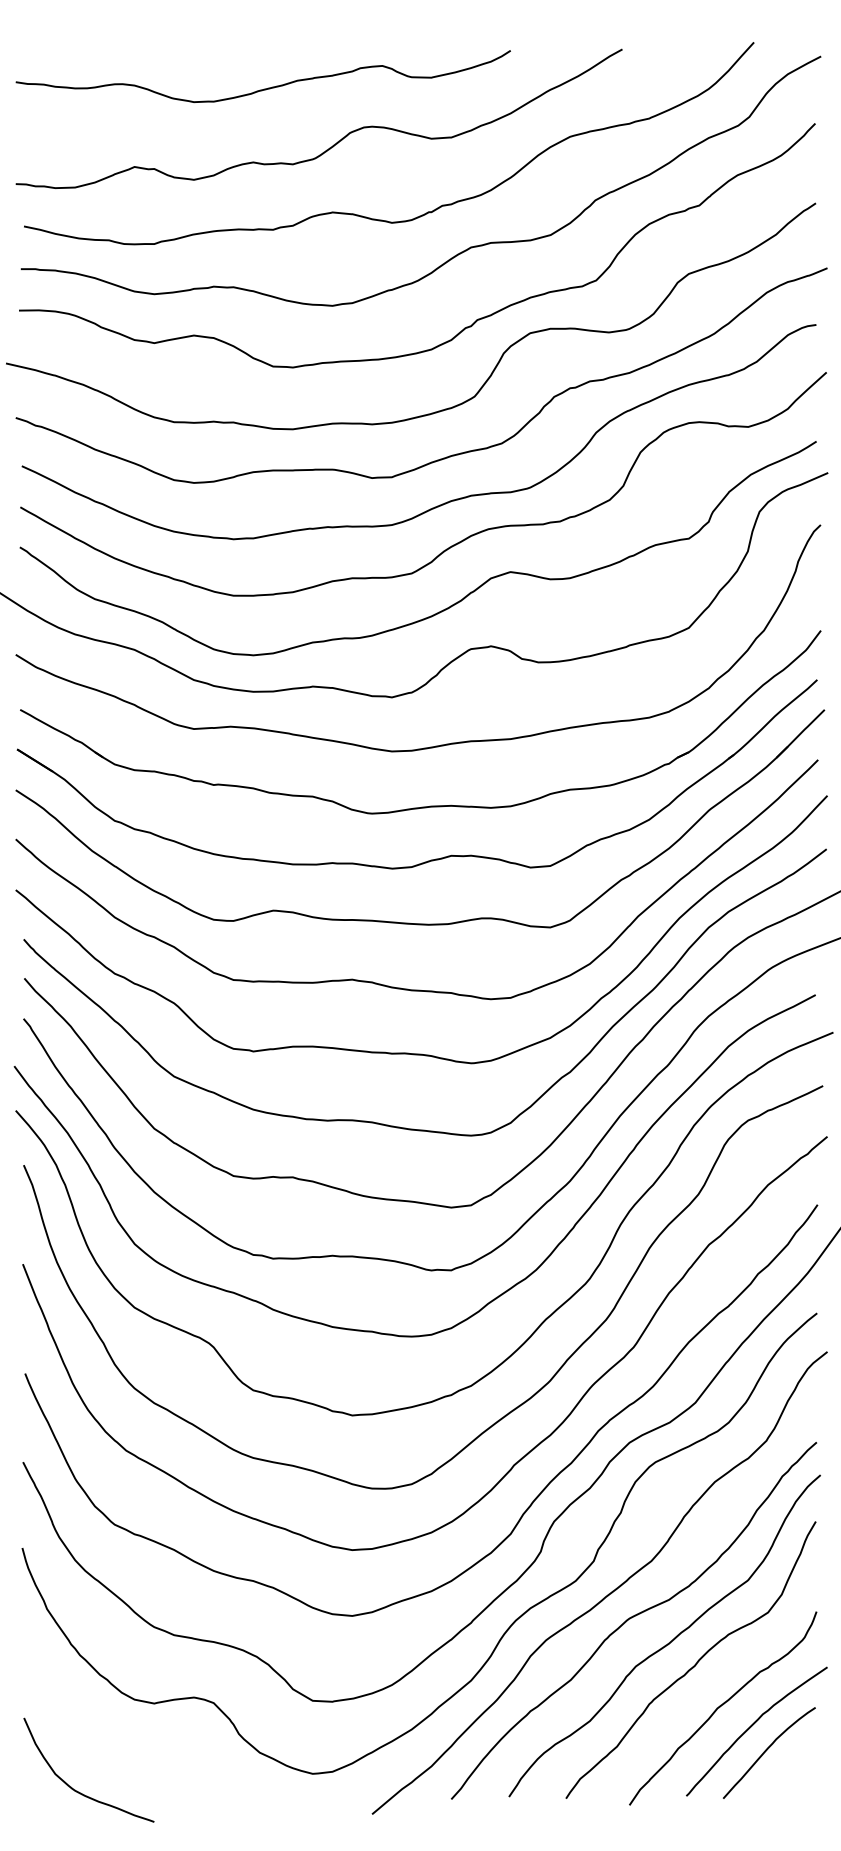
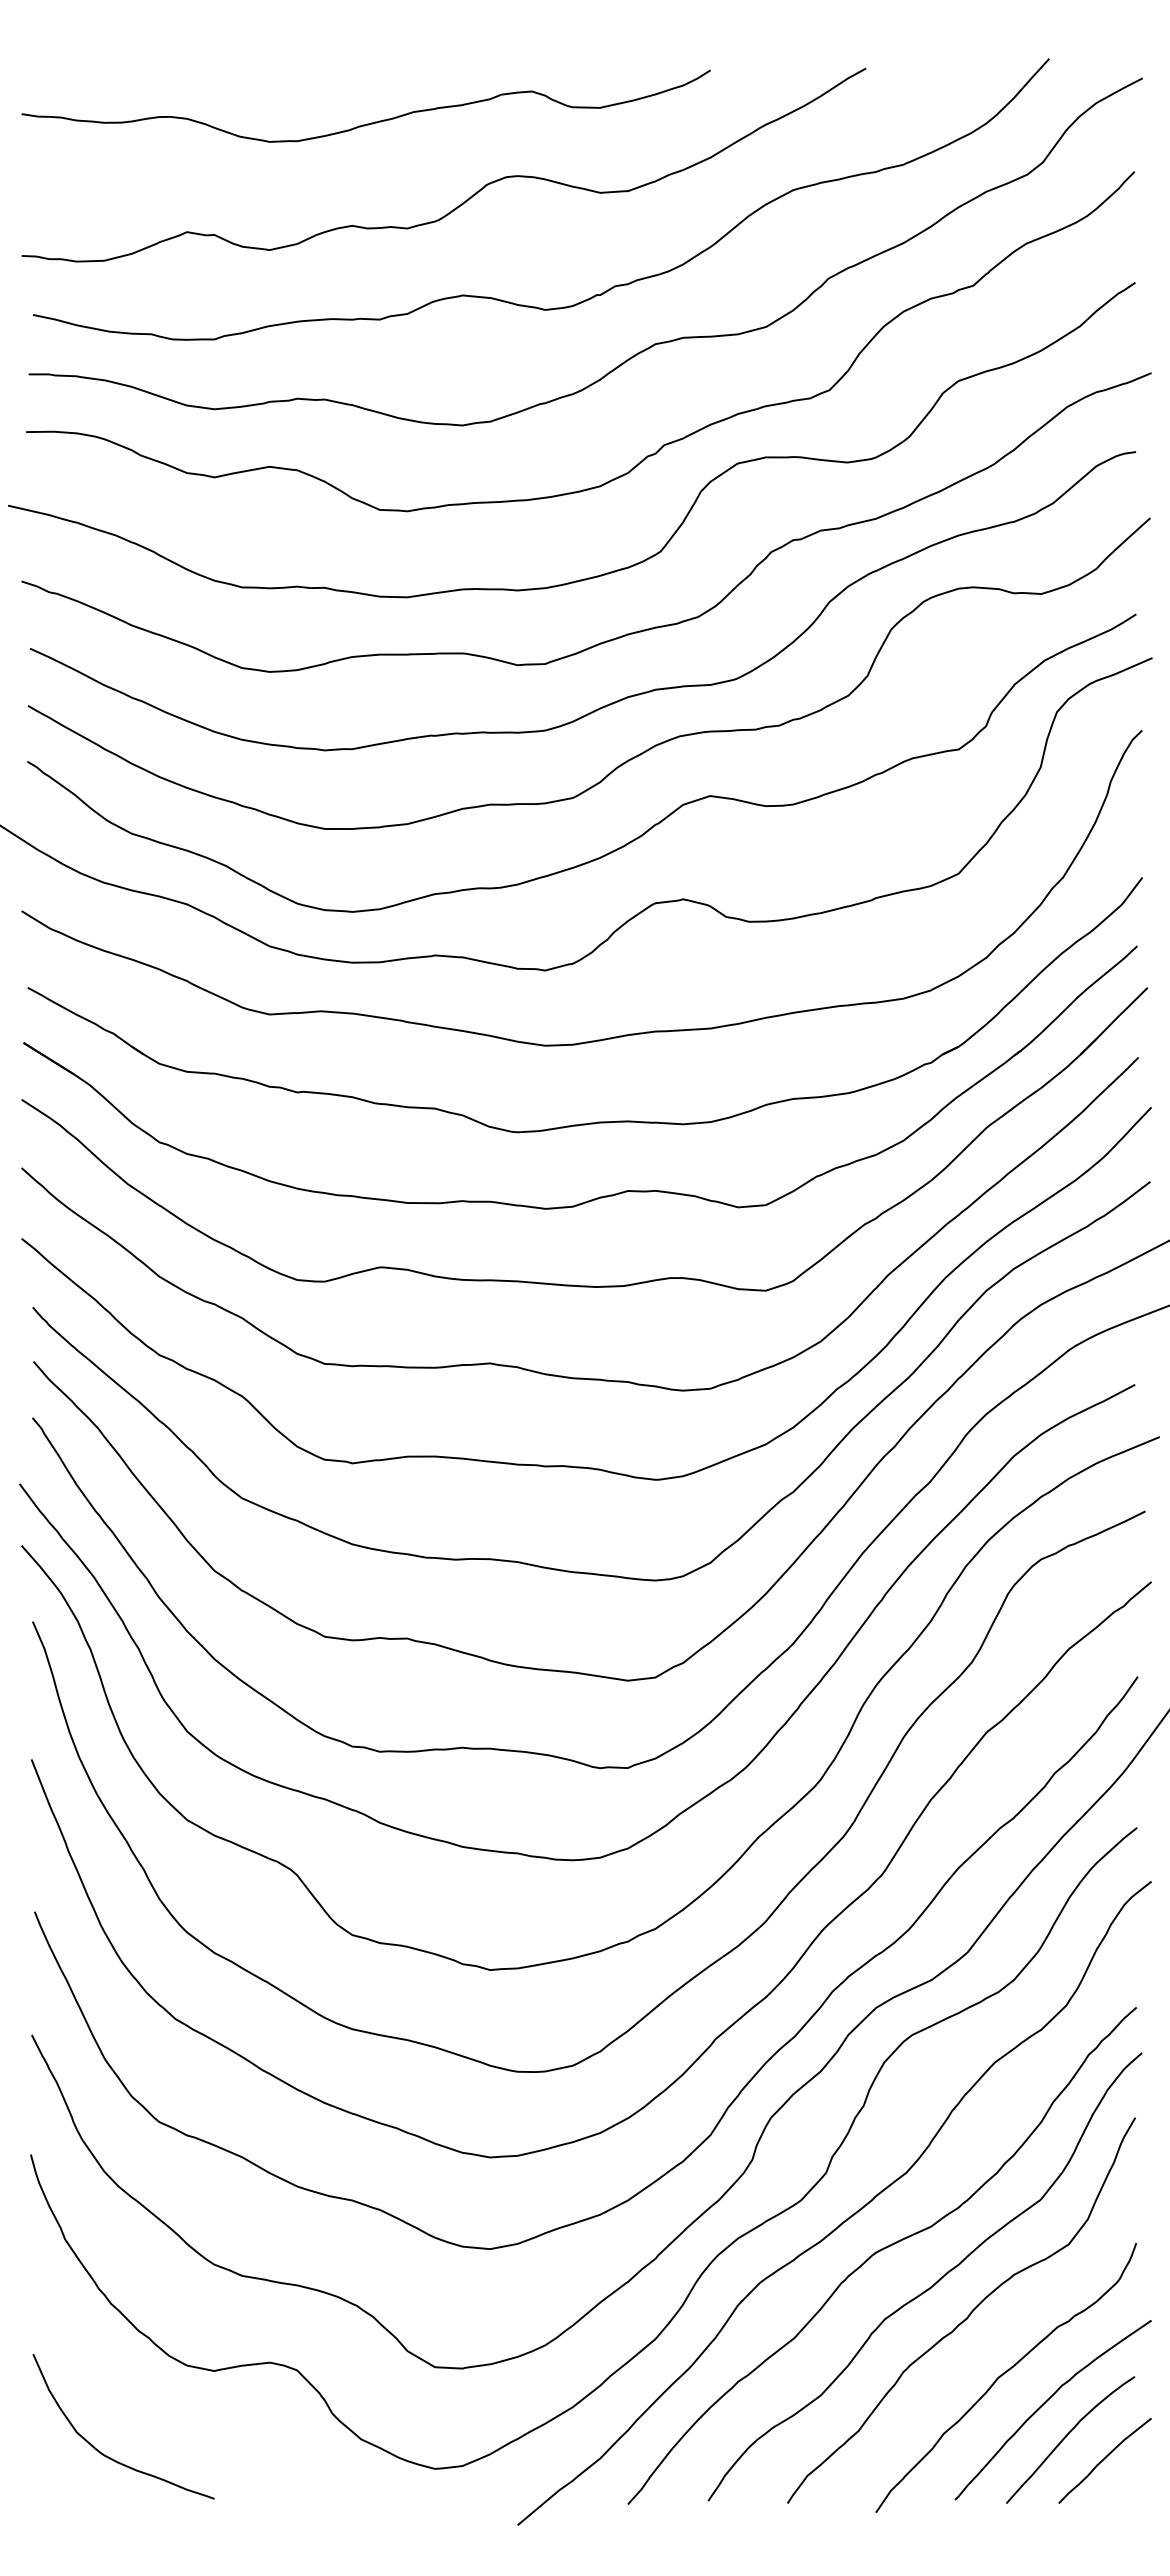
curve: (793, 1767) -> (1104, 2459), added
curve: (78, 1791) -> (108, 2456), moved

